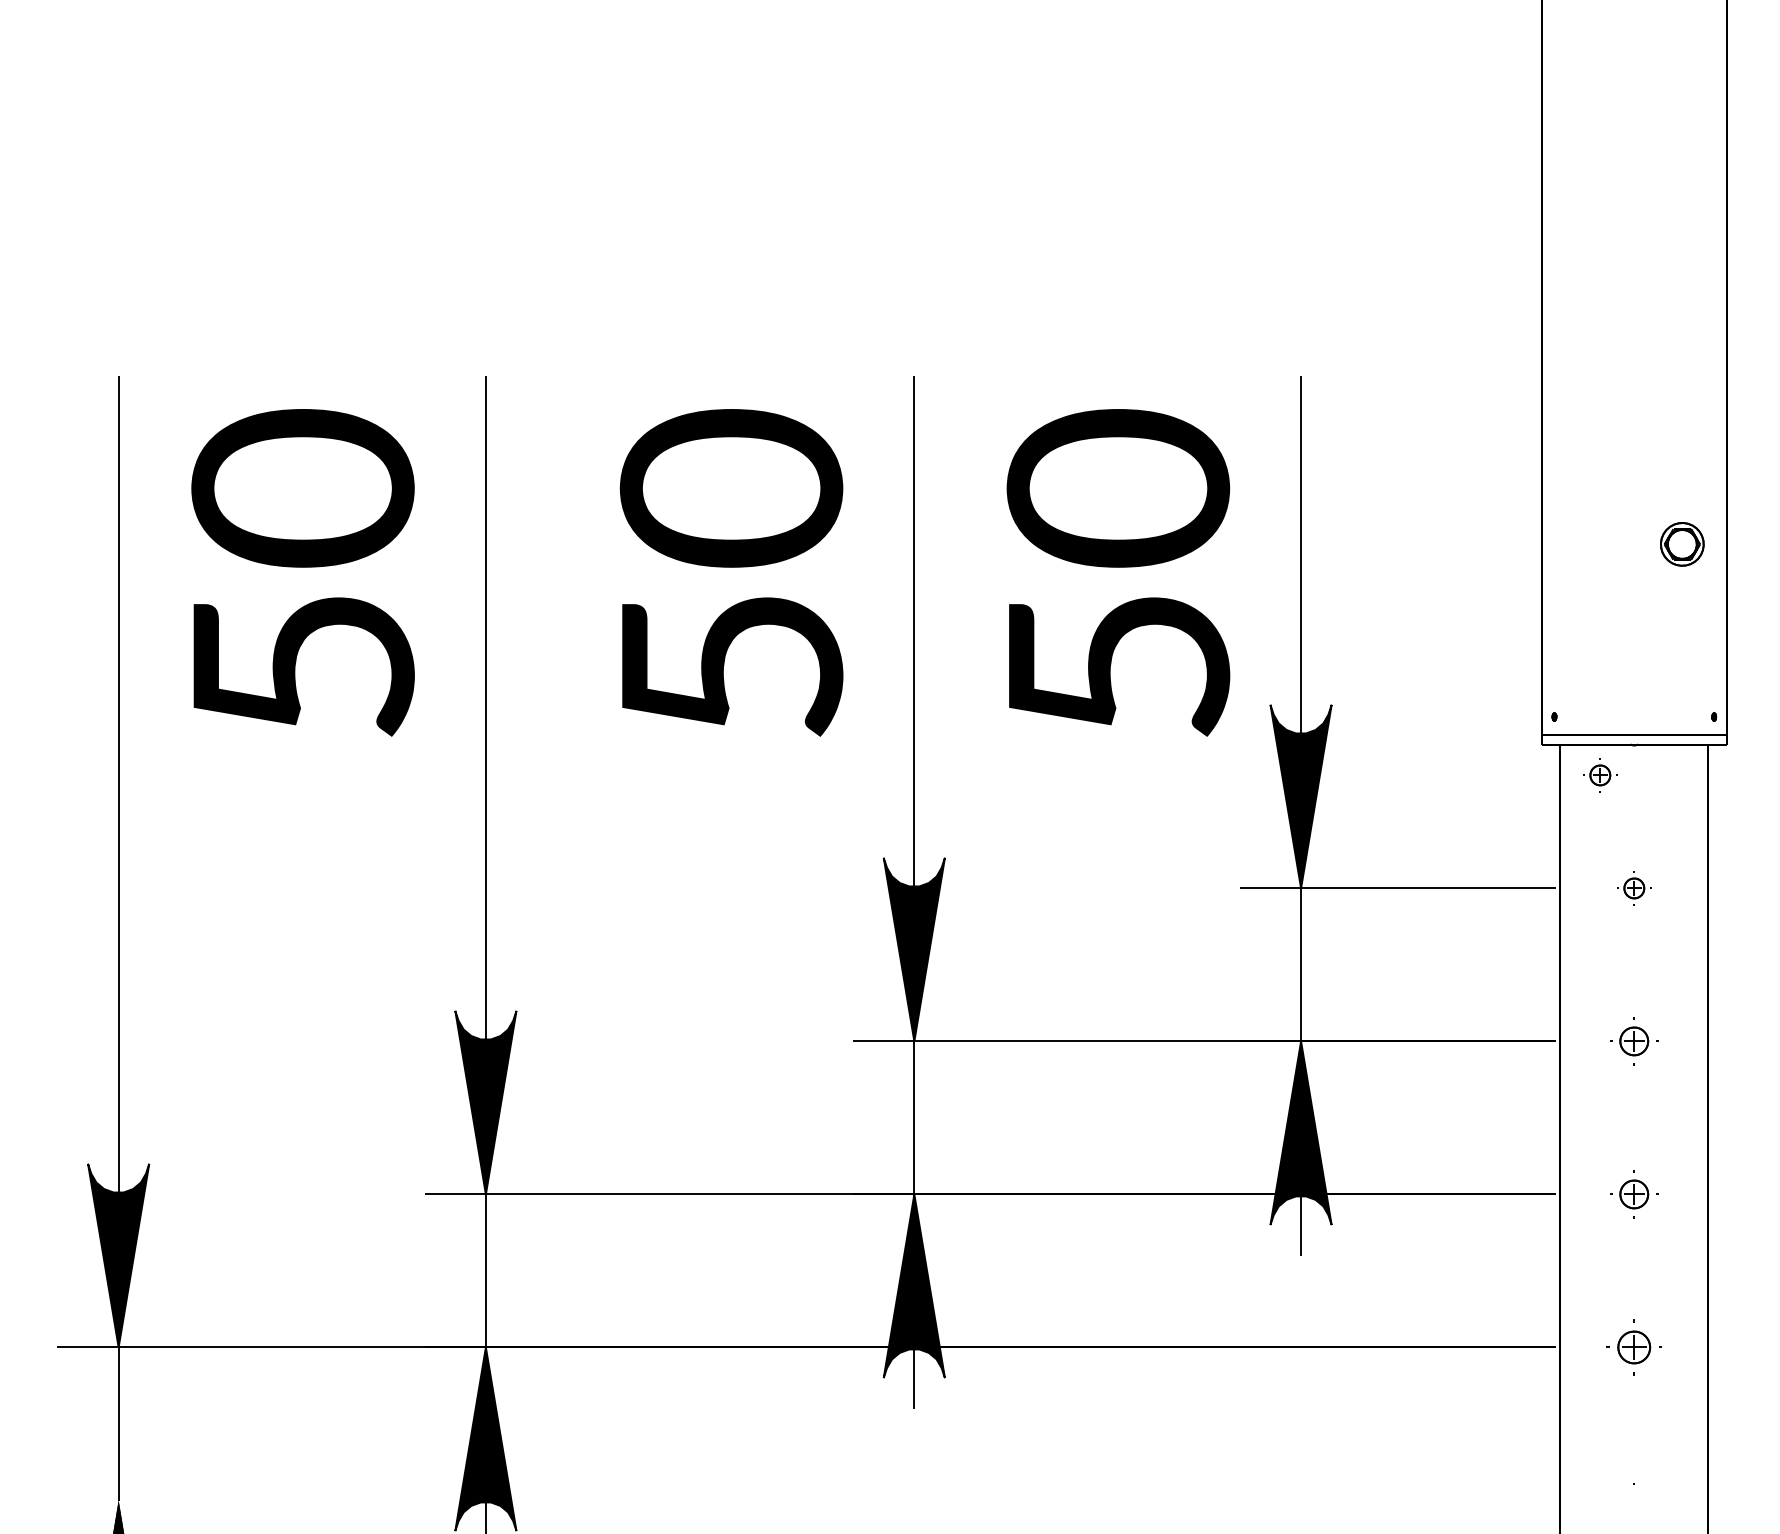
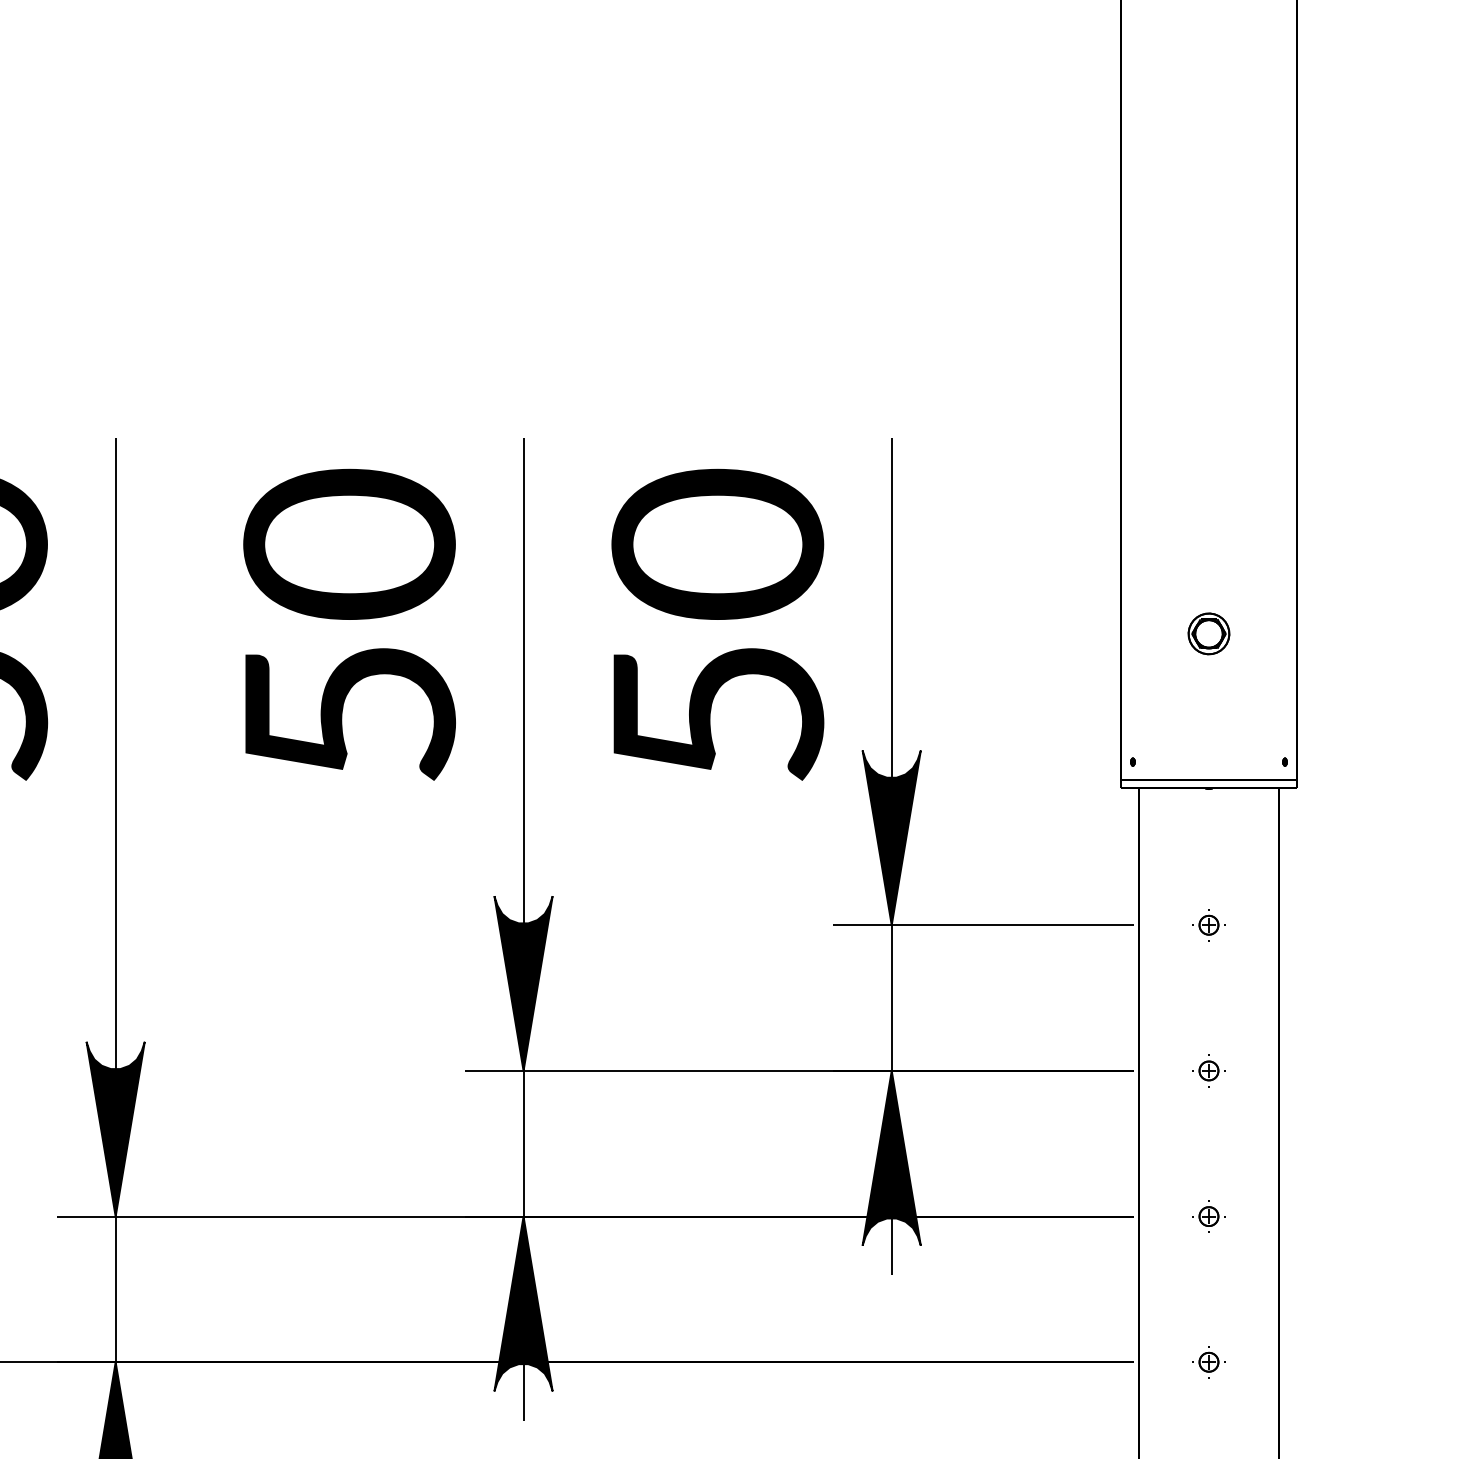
part: (1682, 544) -> (1209, 634), moved
part: (1600, 775) -> (1176, 817), removed
part: (1634, 1041) -> (1209, 1070), size x0.71
part: (1634, 1194) -> (1209, 1216), size x0.71
part: (1634, 1347) -> (1209, 1362), size x0.62

